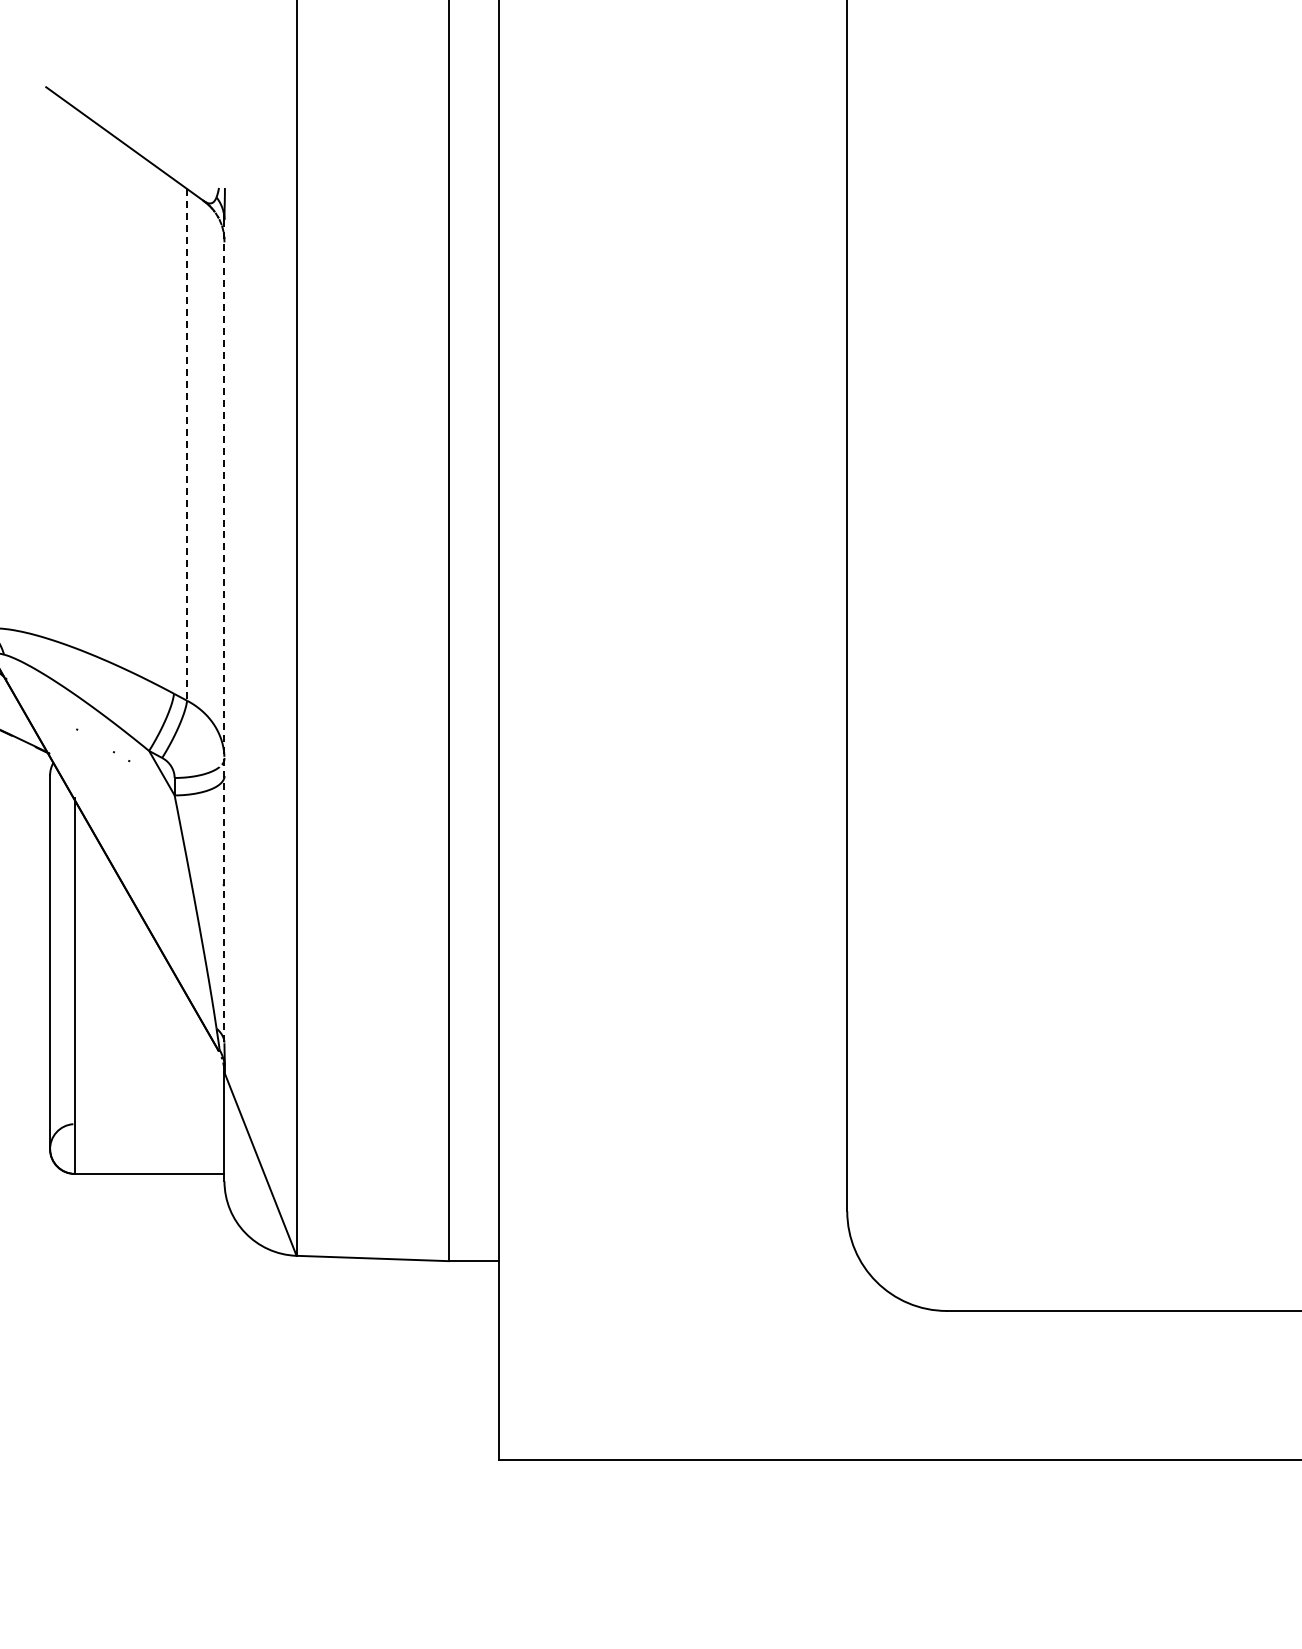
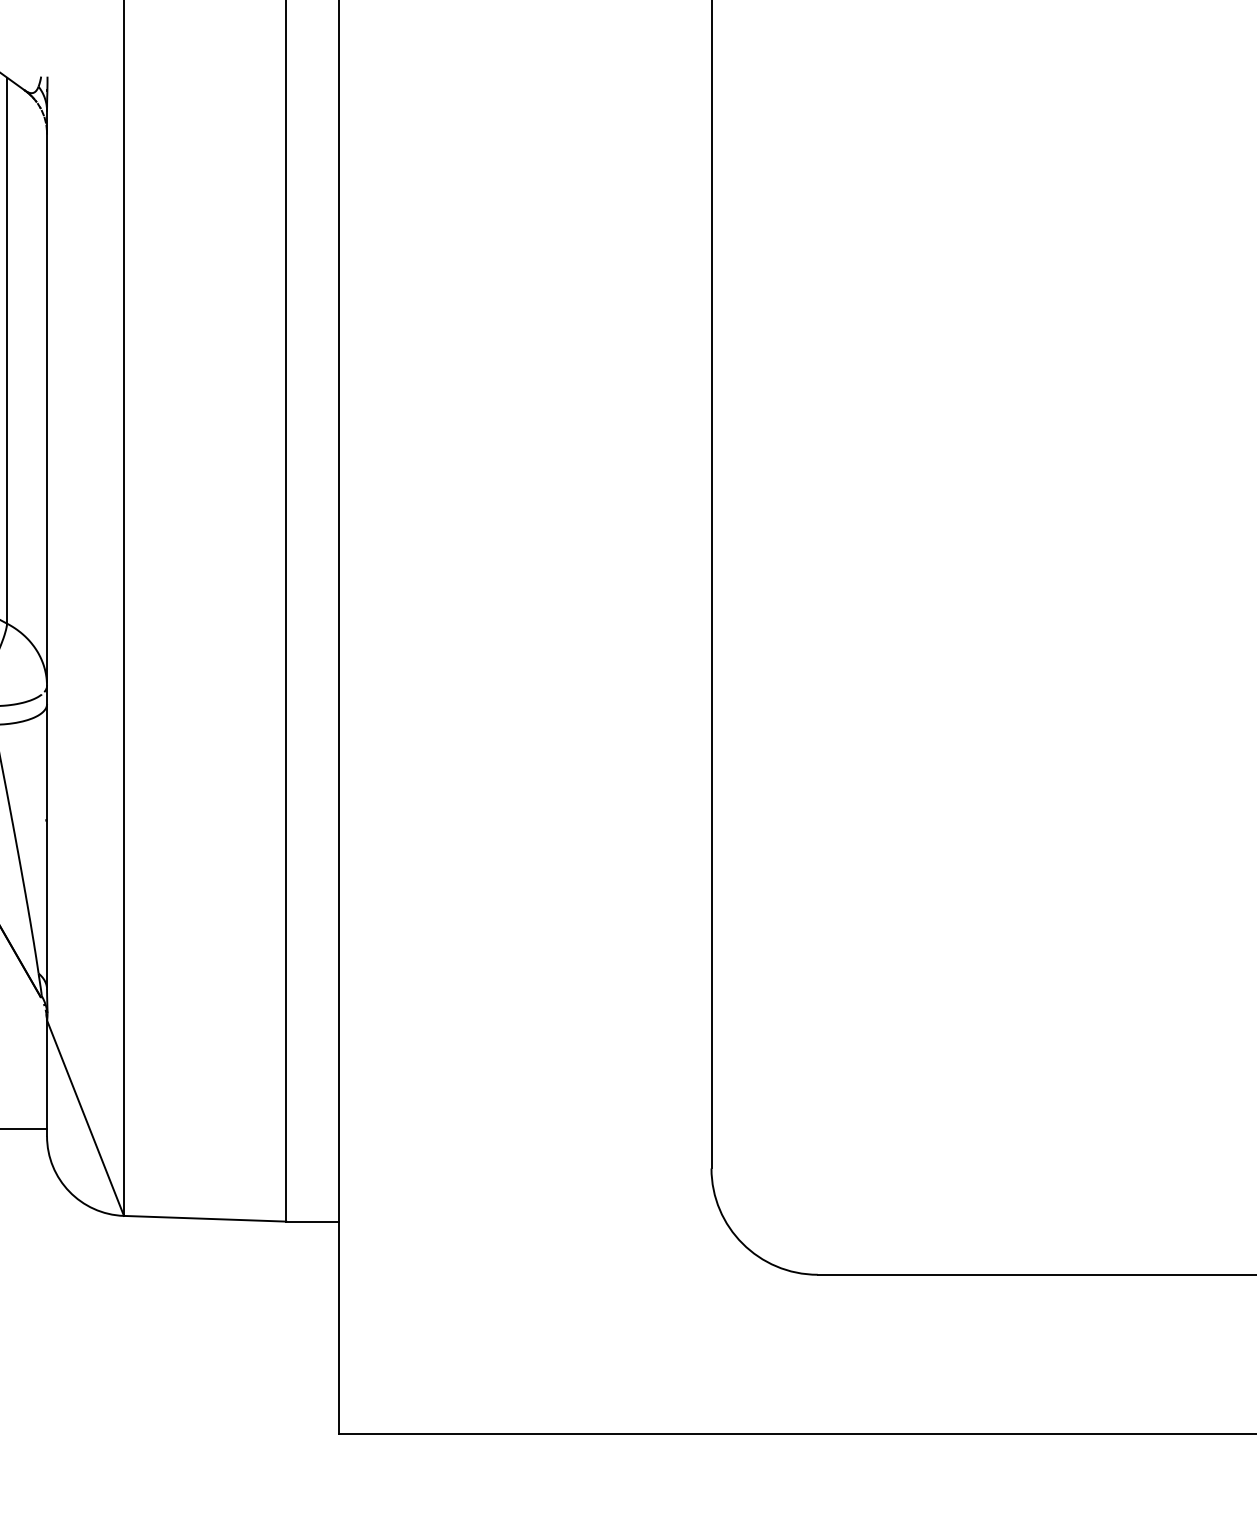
line: (187, 444) -> (7, 350), dashed -> solid
line: (224, 631) -> (47, 549), dashed -> solid

